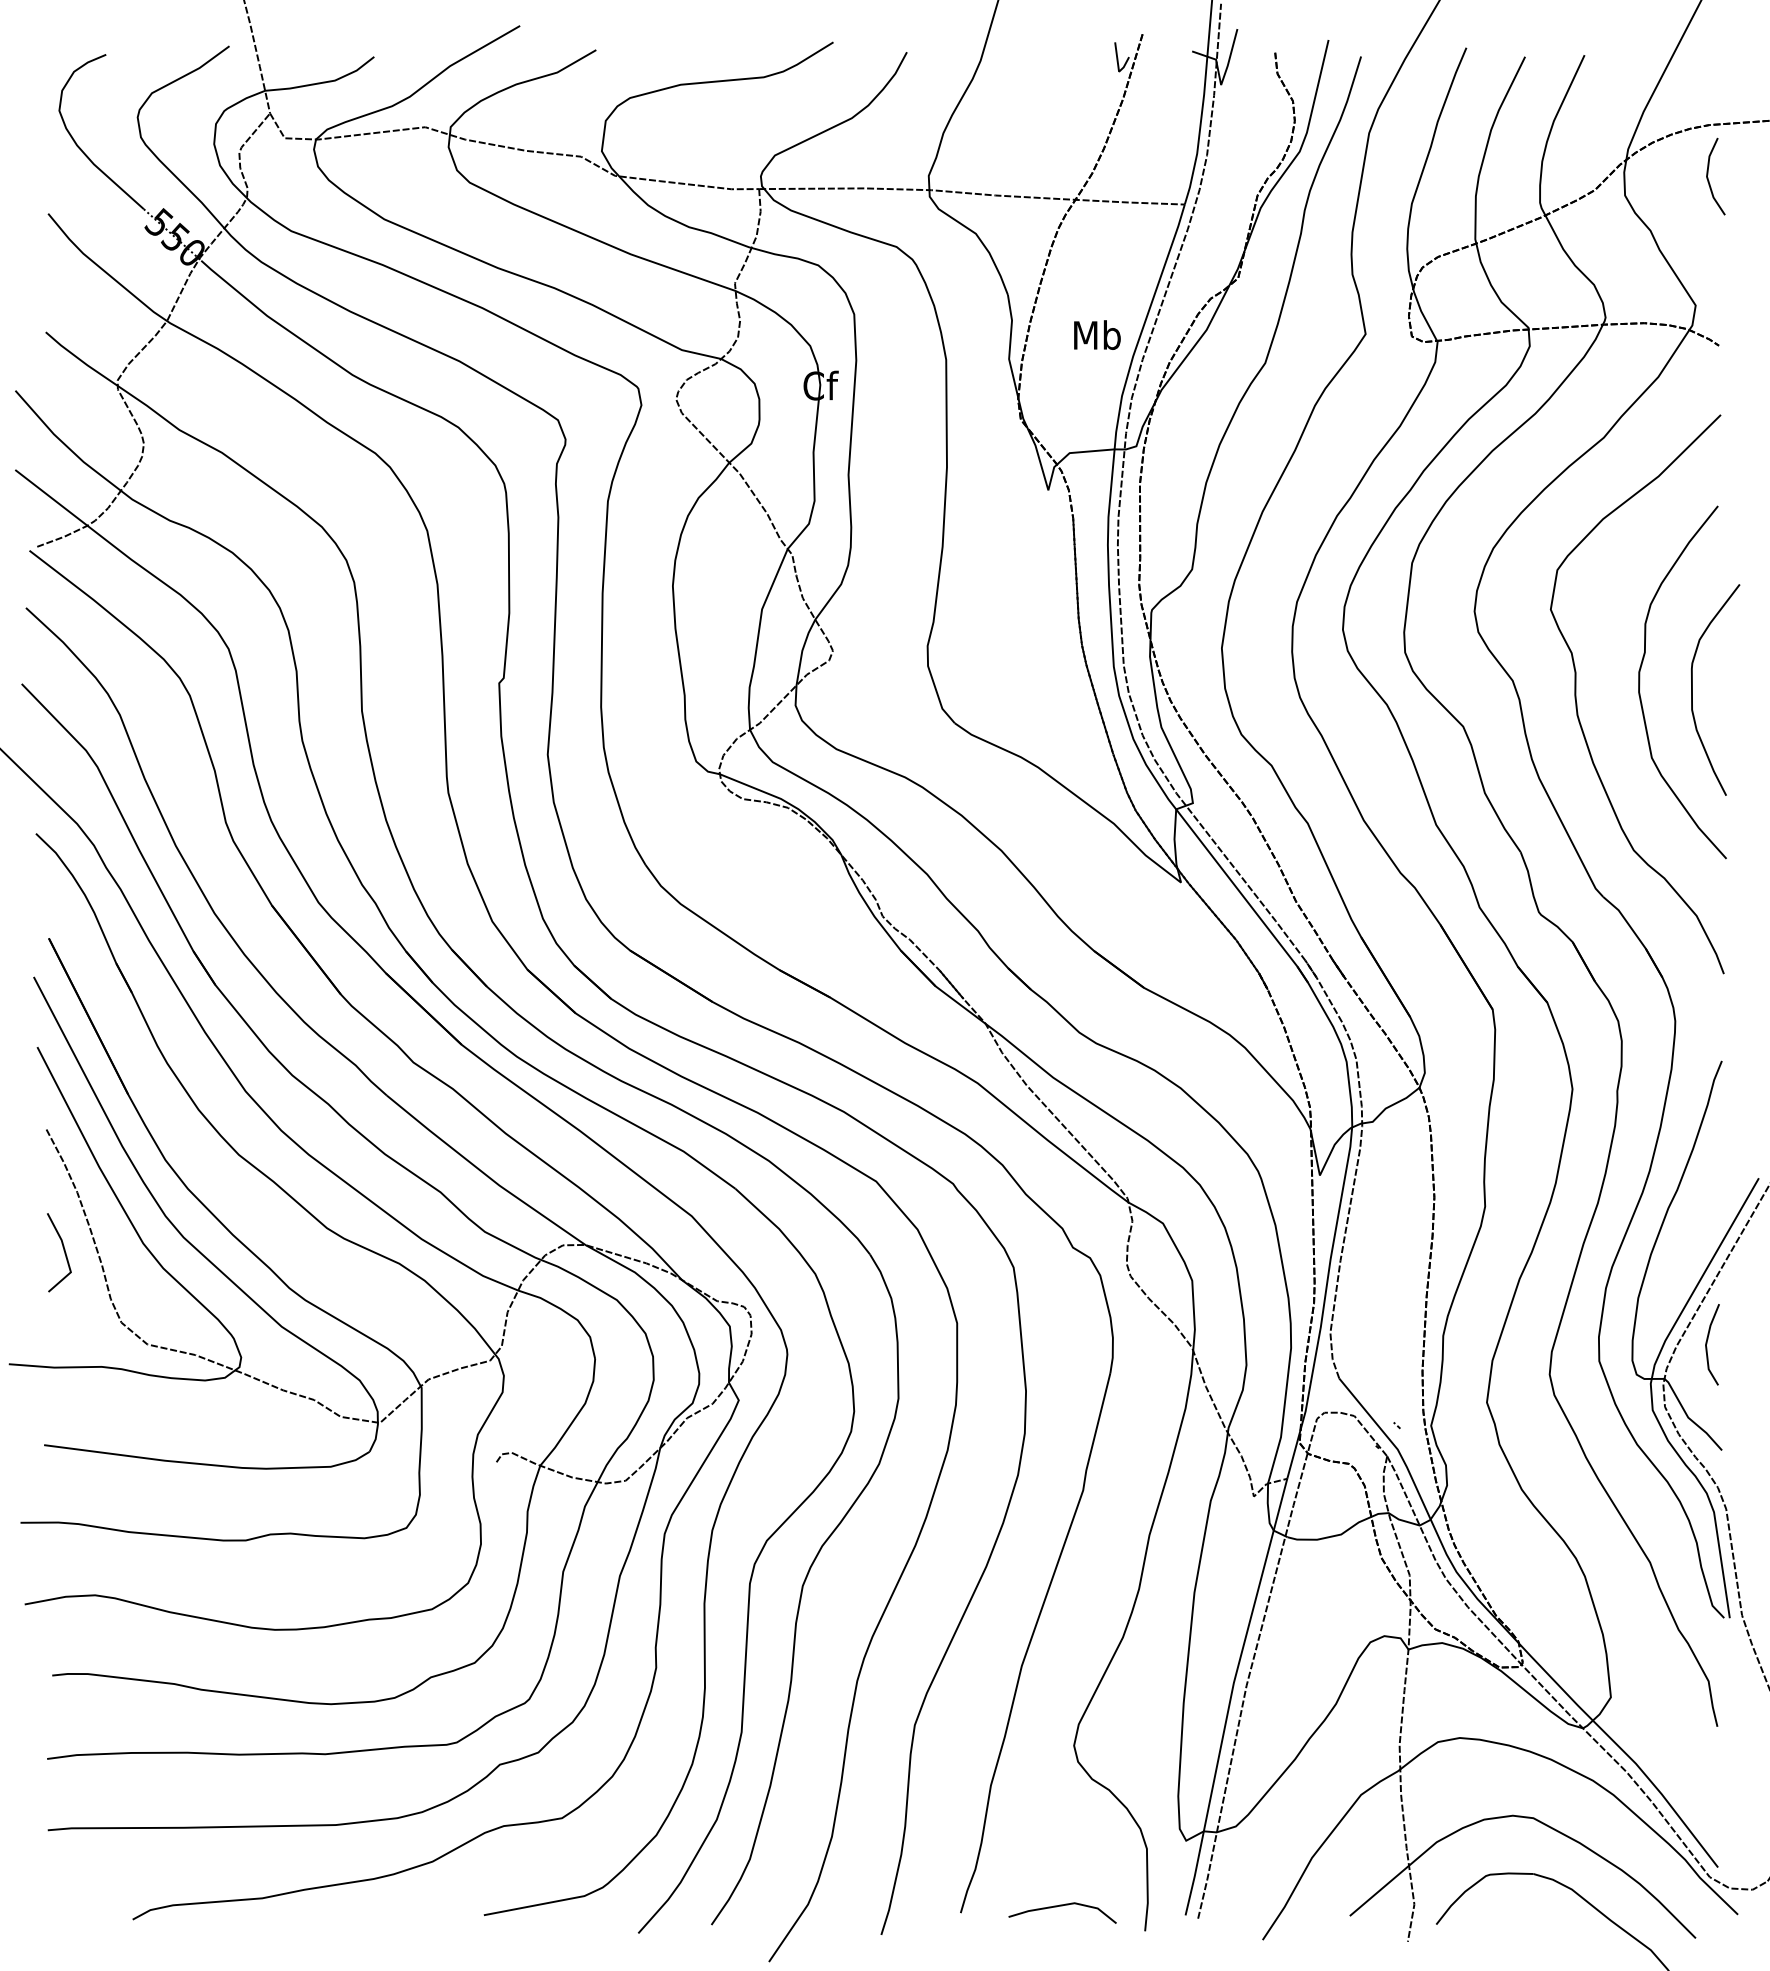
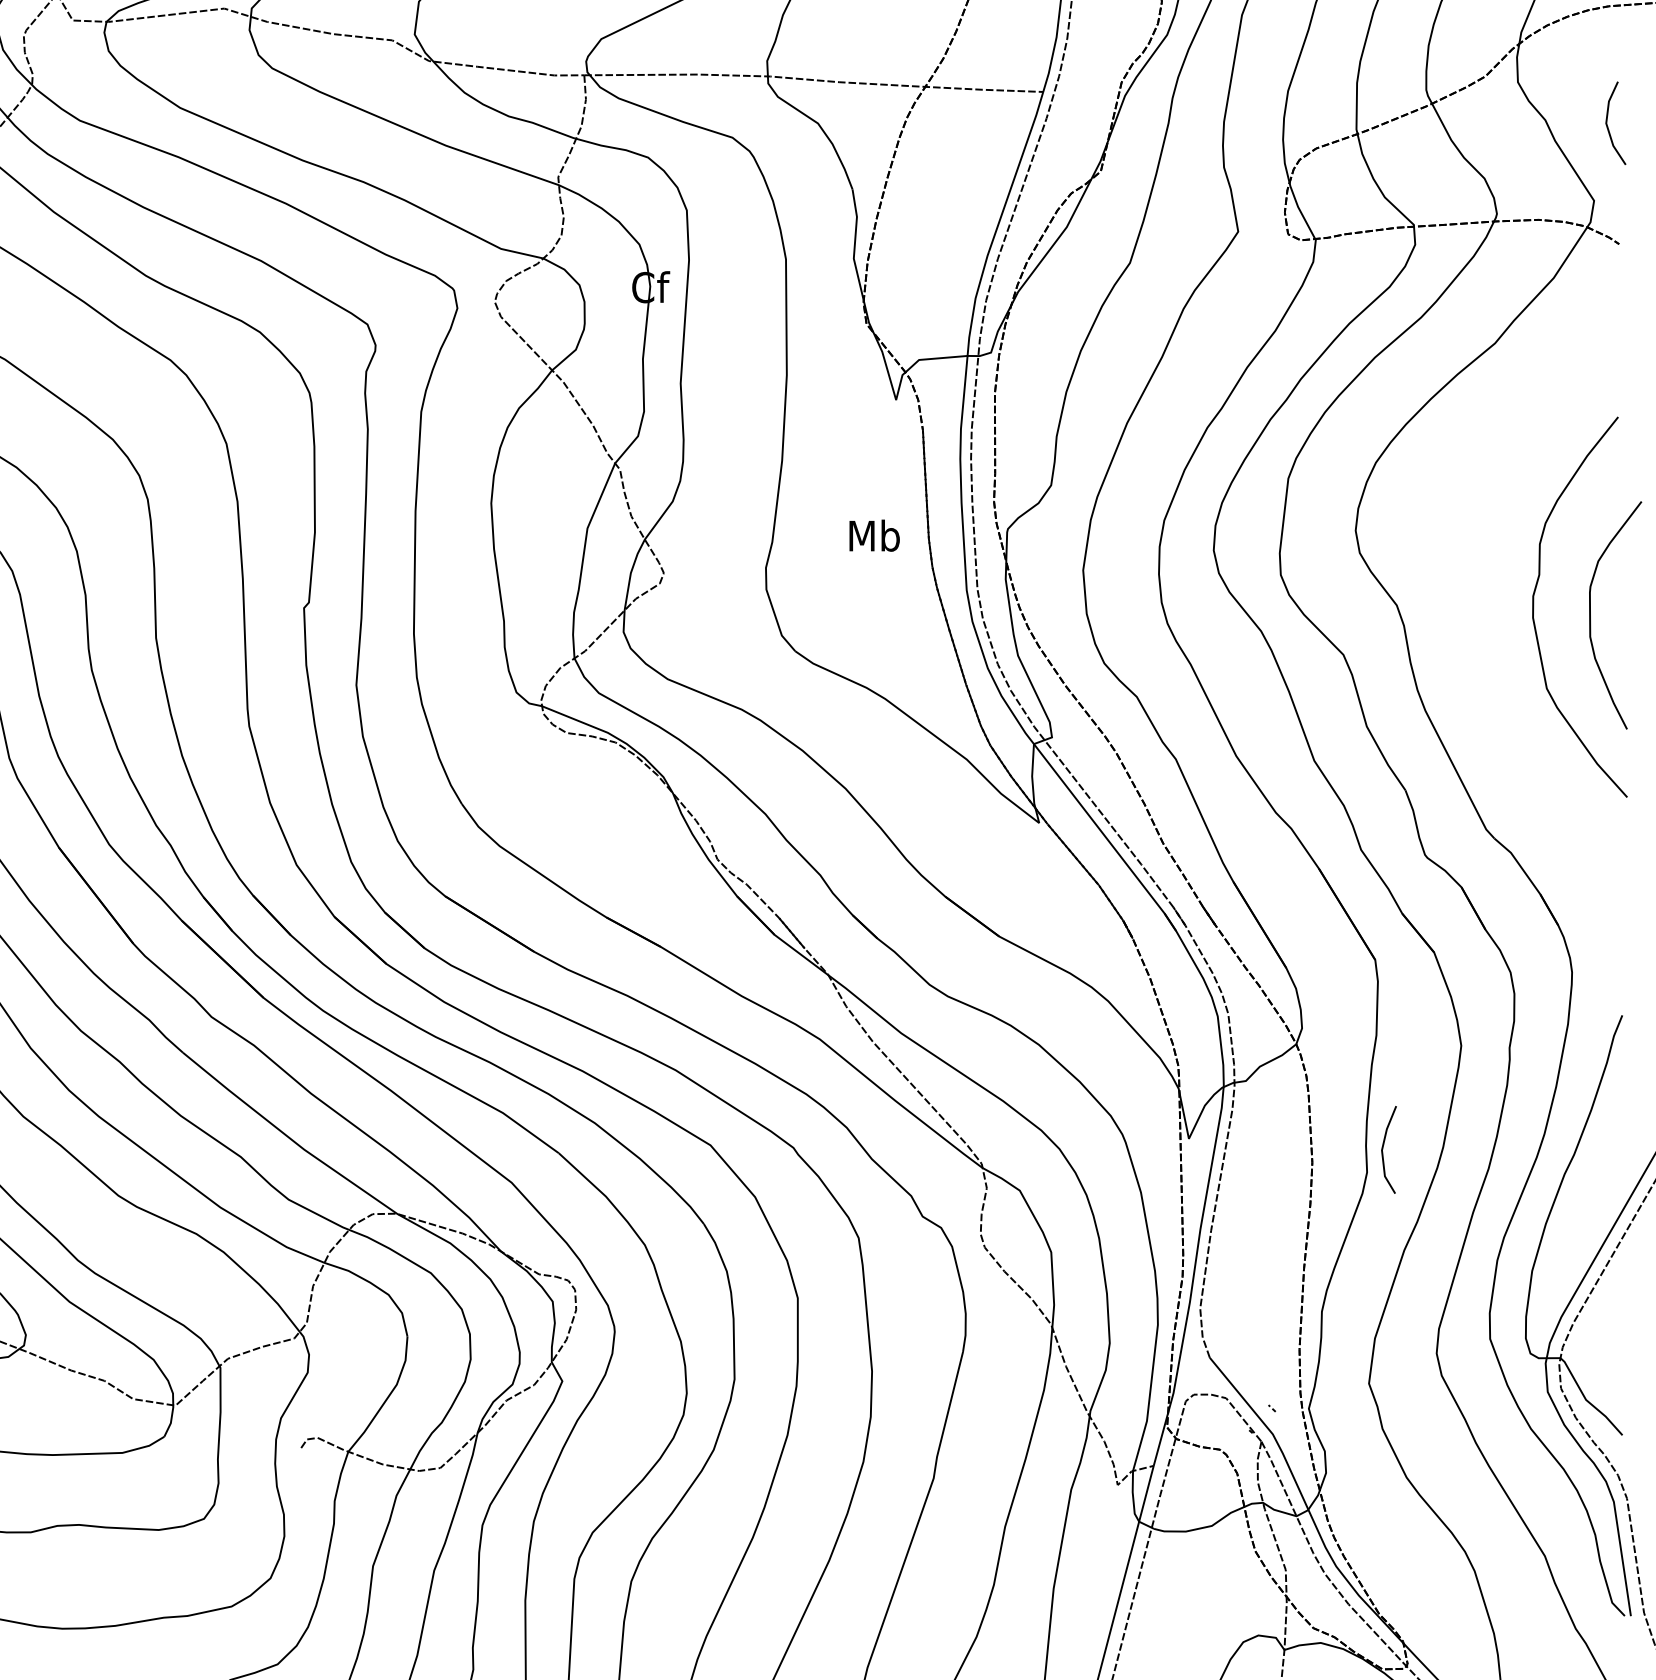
line: (1708, 177) -> (1607, 124), moved
text: (1097, 334) -> (874, 535), moved
curve: (1577, 703) -> (1466, 629), removed
line: (1707, 1343) -> (1383, 1148), moved

